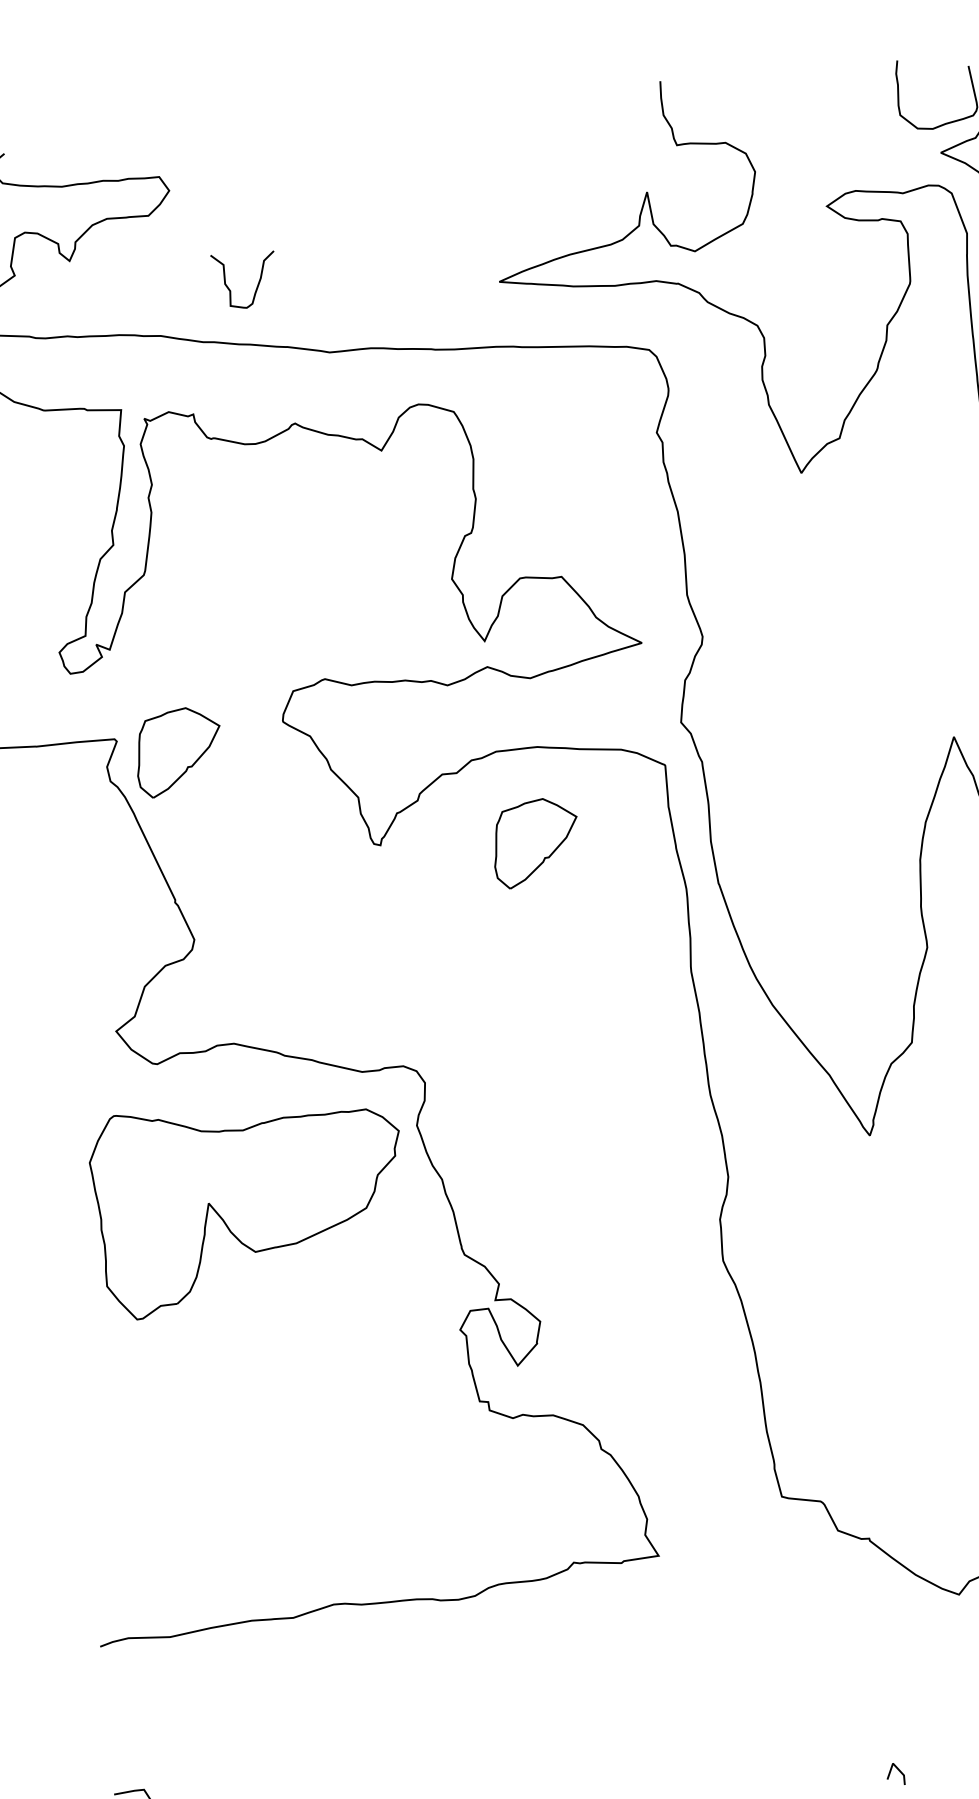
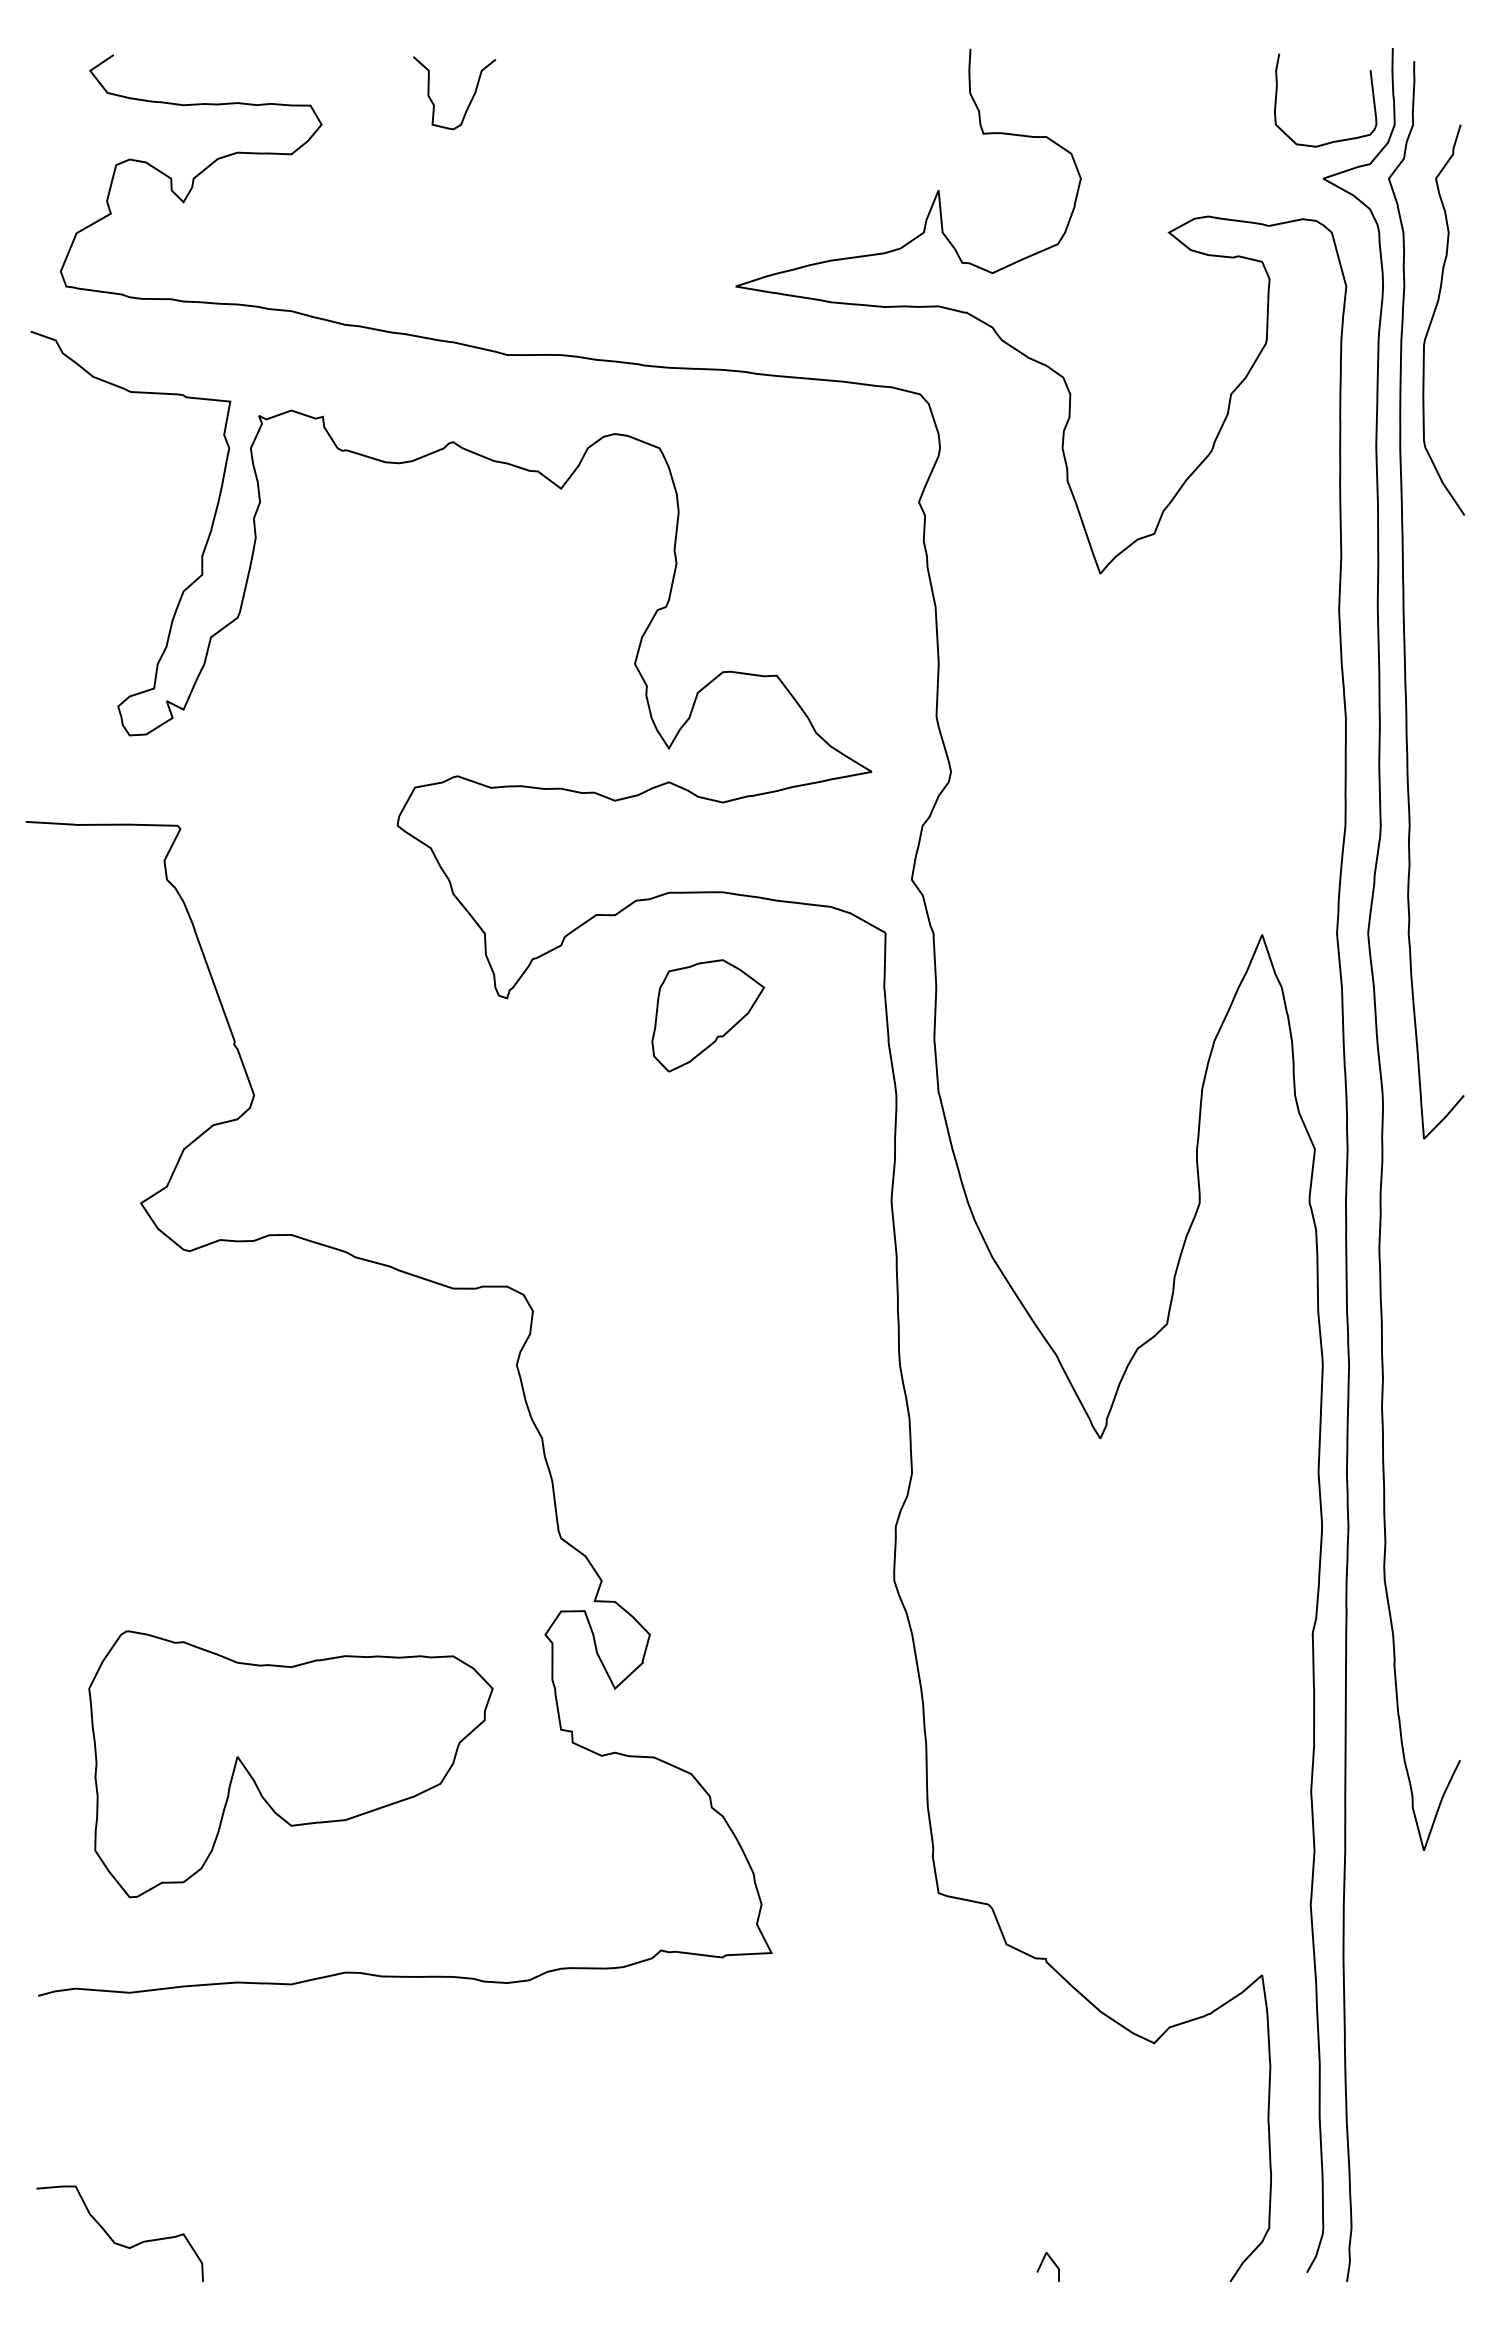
curve: (257, 284) -> (470, 100), moved
part: (179, 751) -> (259, 850), removed
part: (249, 1205) -> (290, 1764), moved

